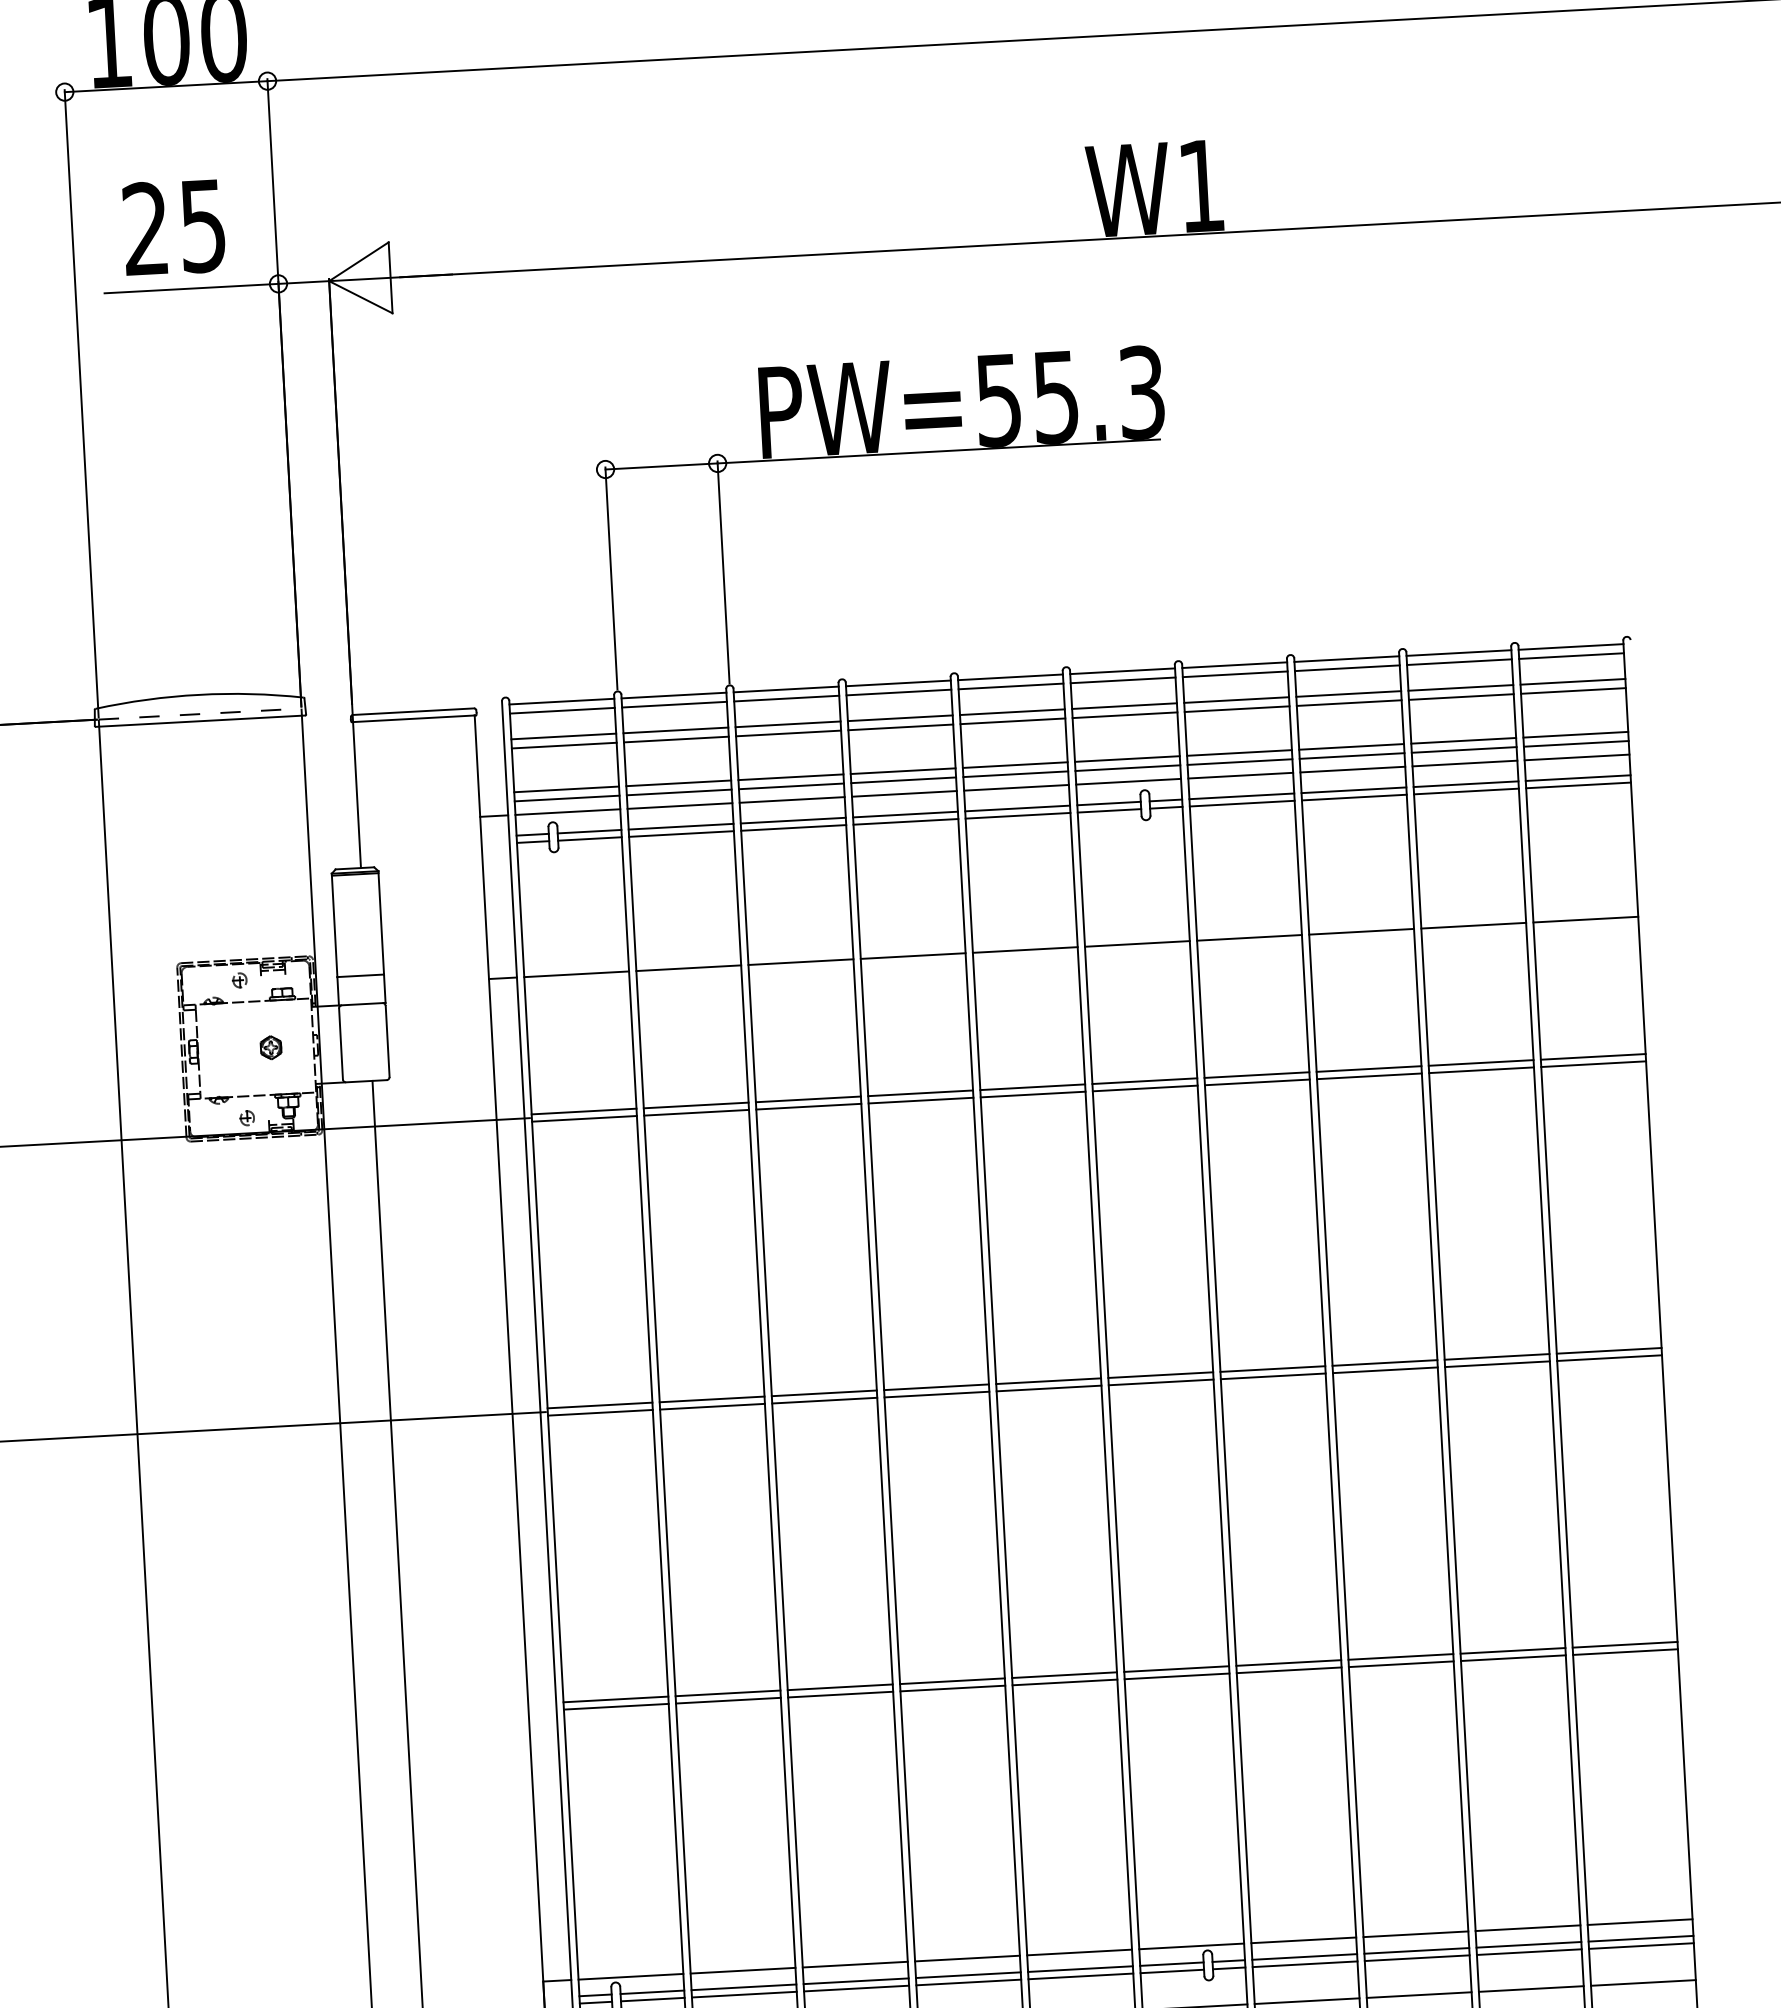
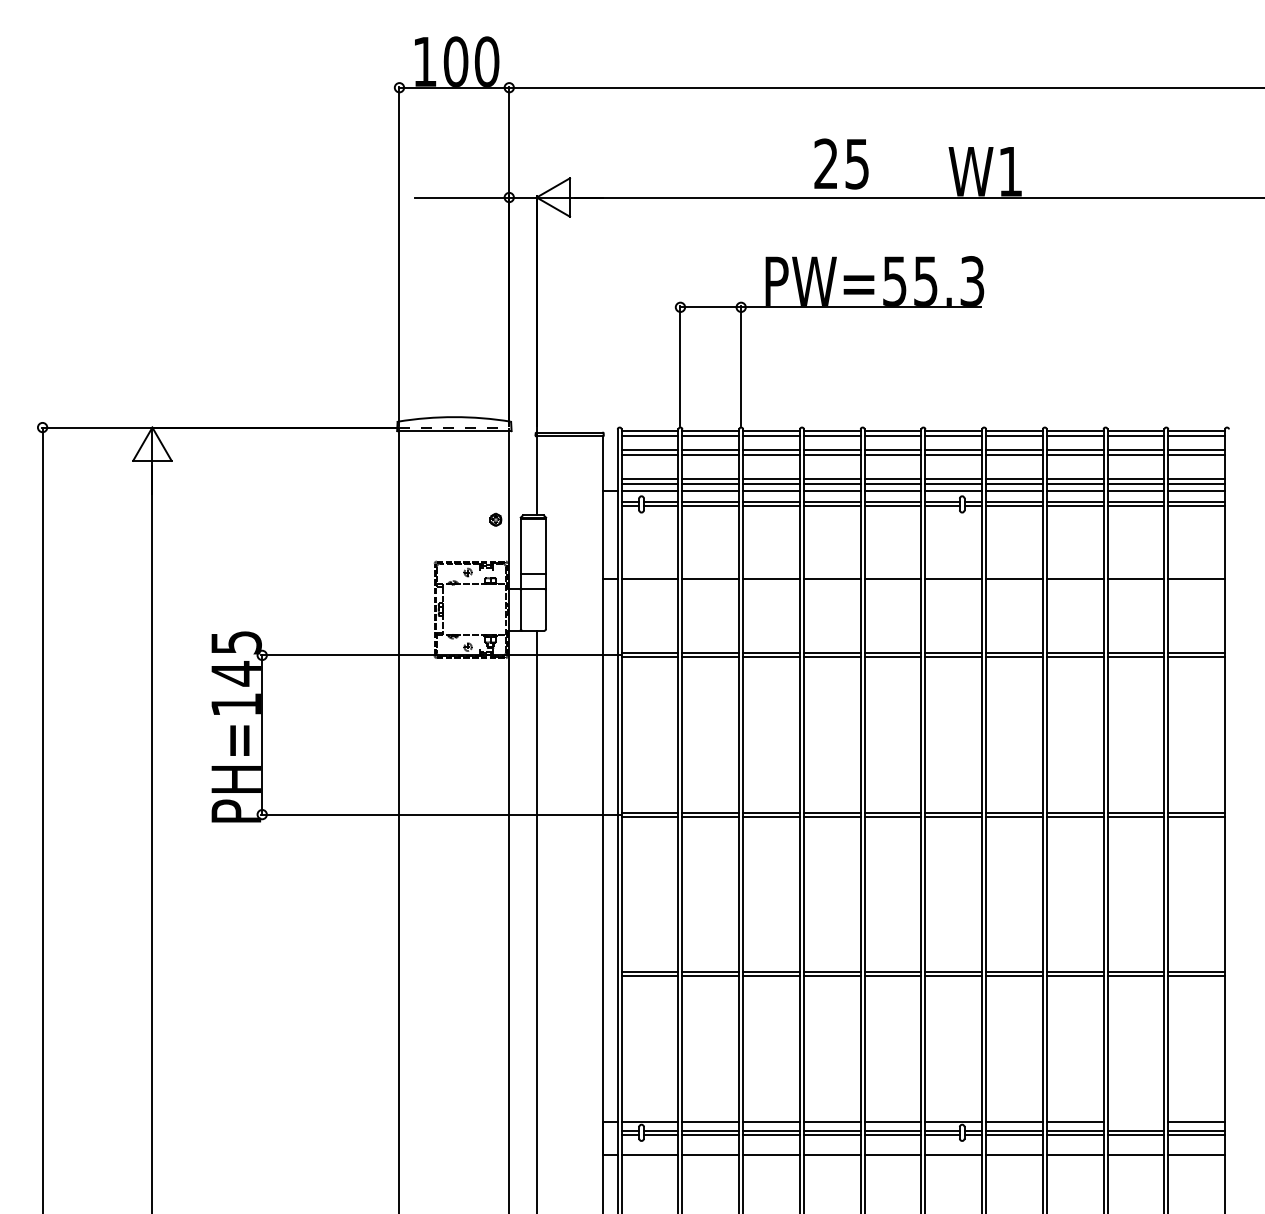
text: (173, 226) -> (841, 163), moved
part: (270, 1047) -> (495, 519), moved
line: (1527, 1929) -> (1135, 1122), removed

